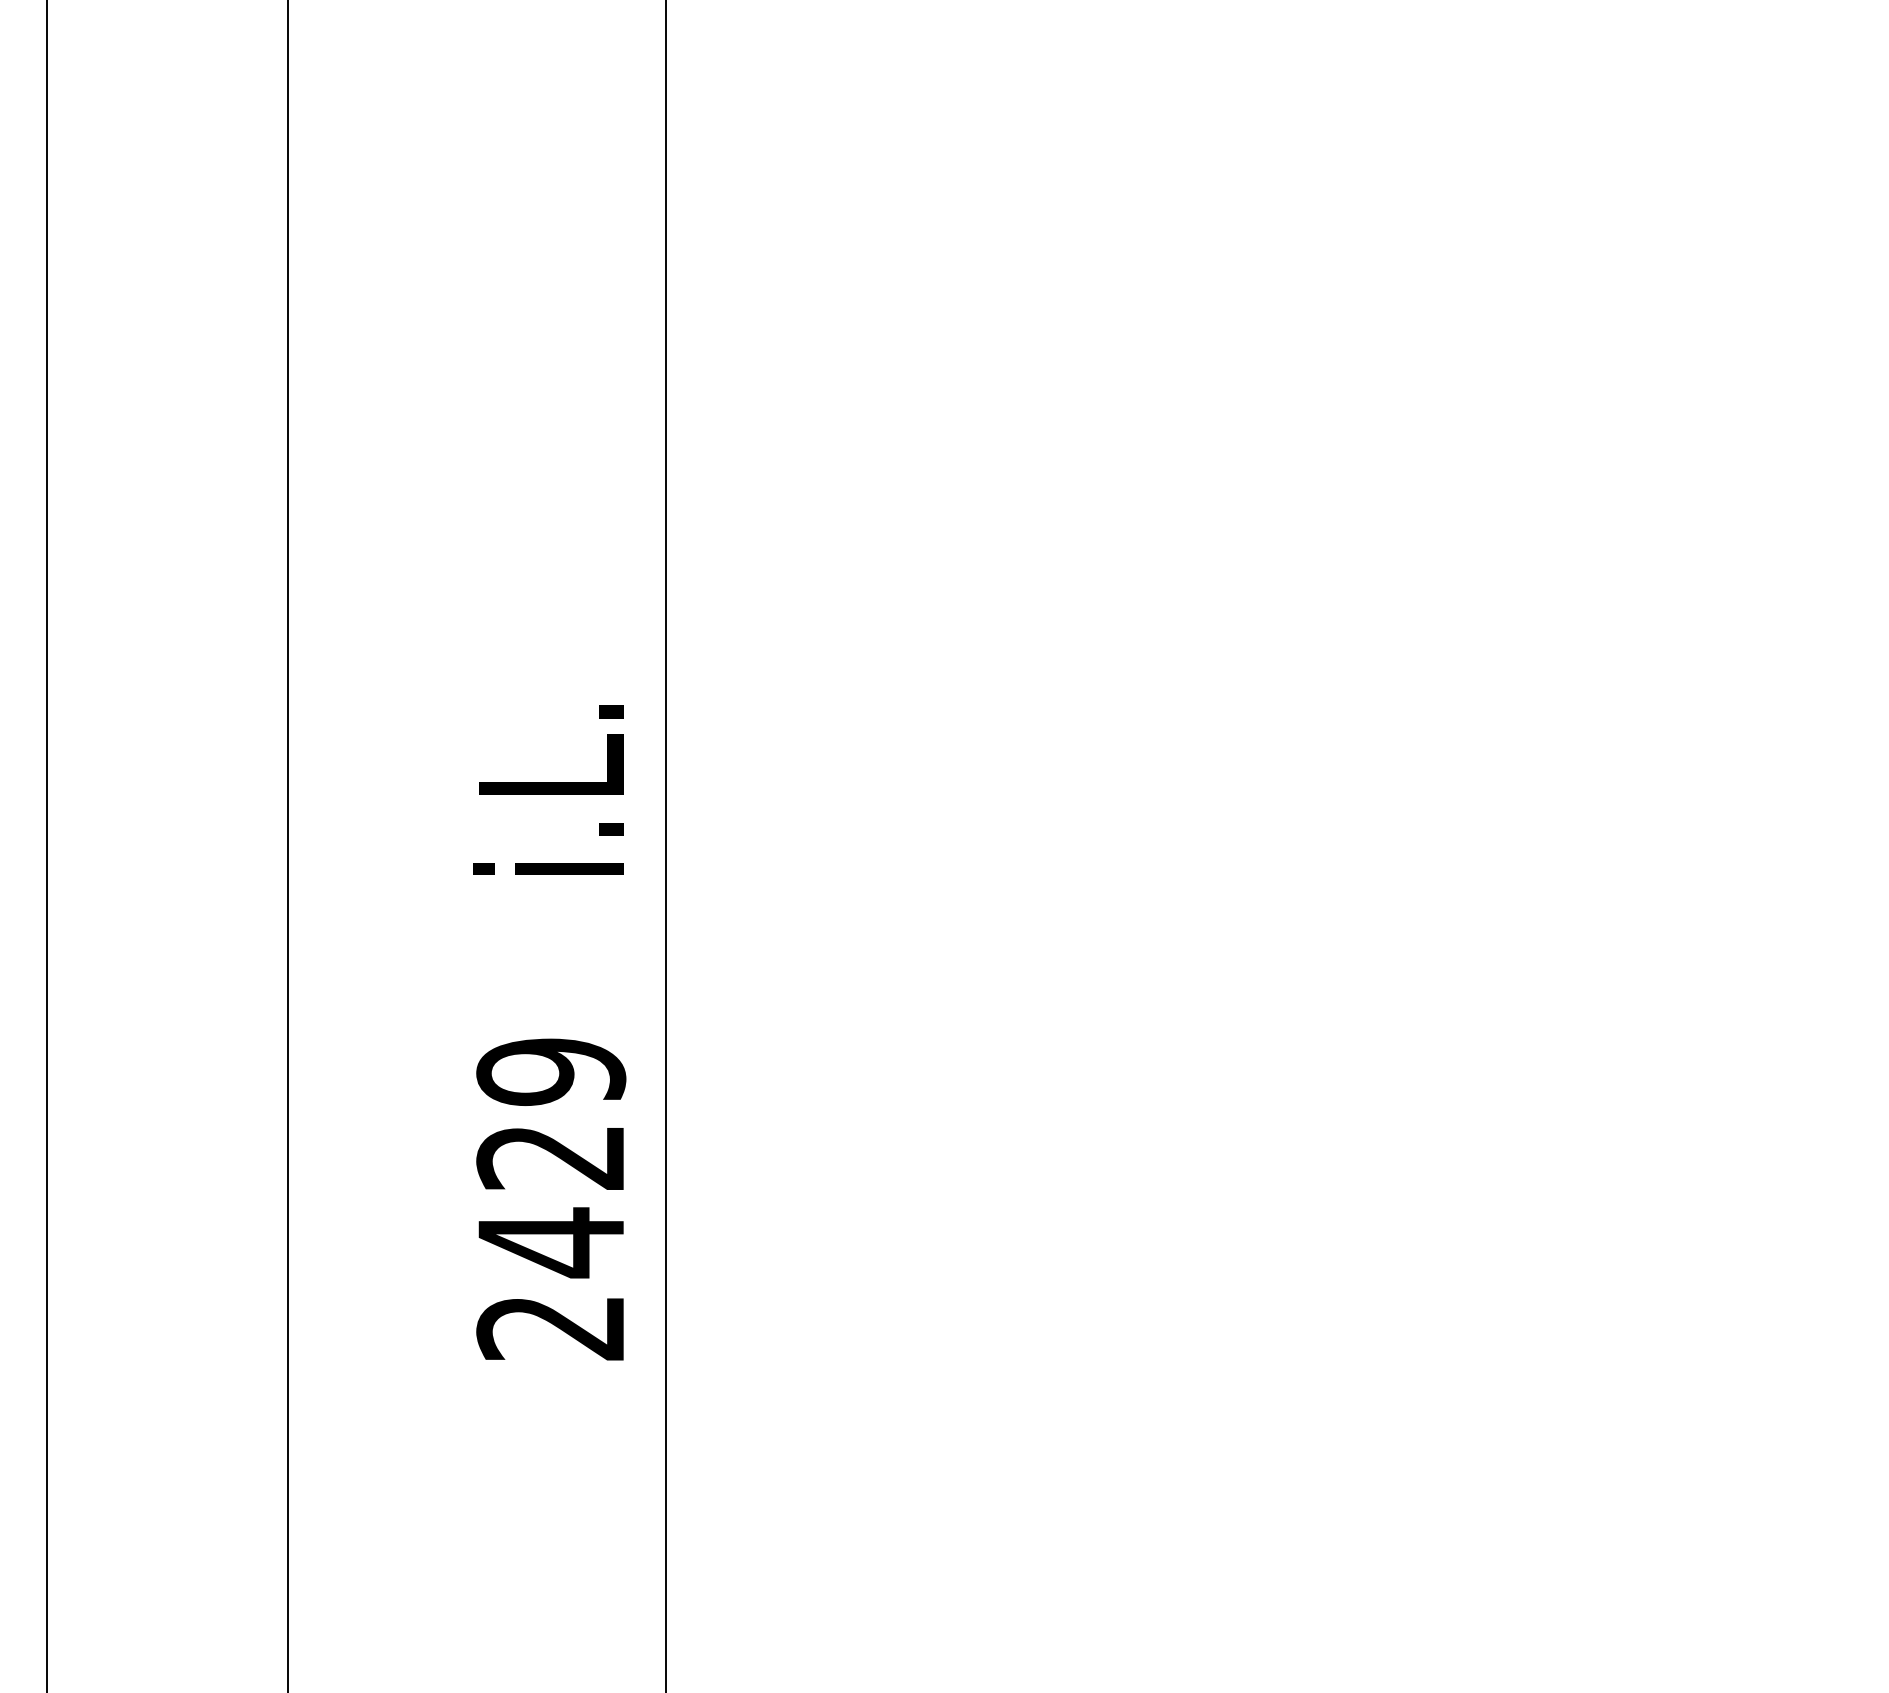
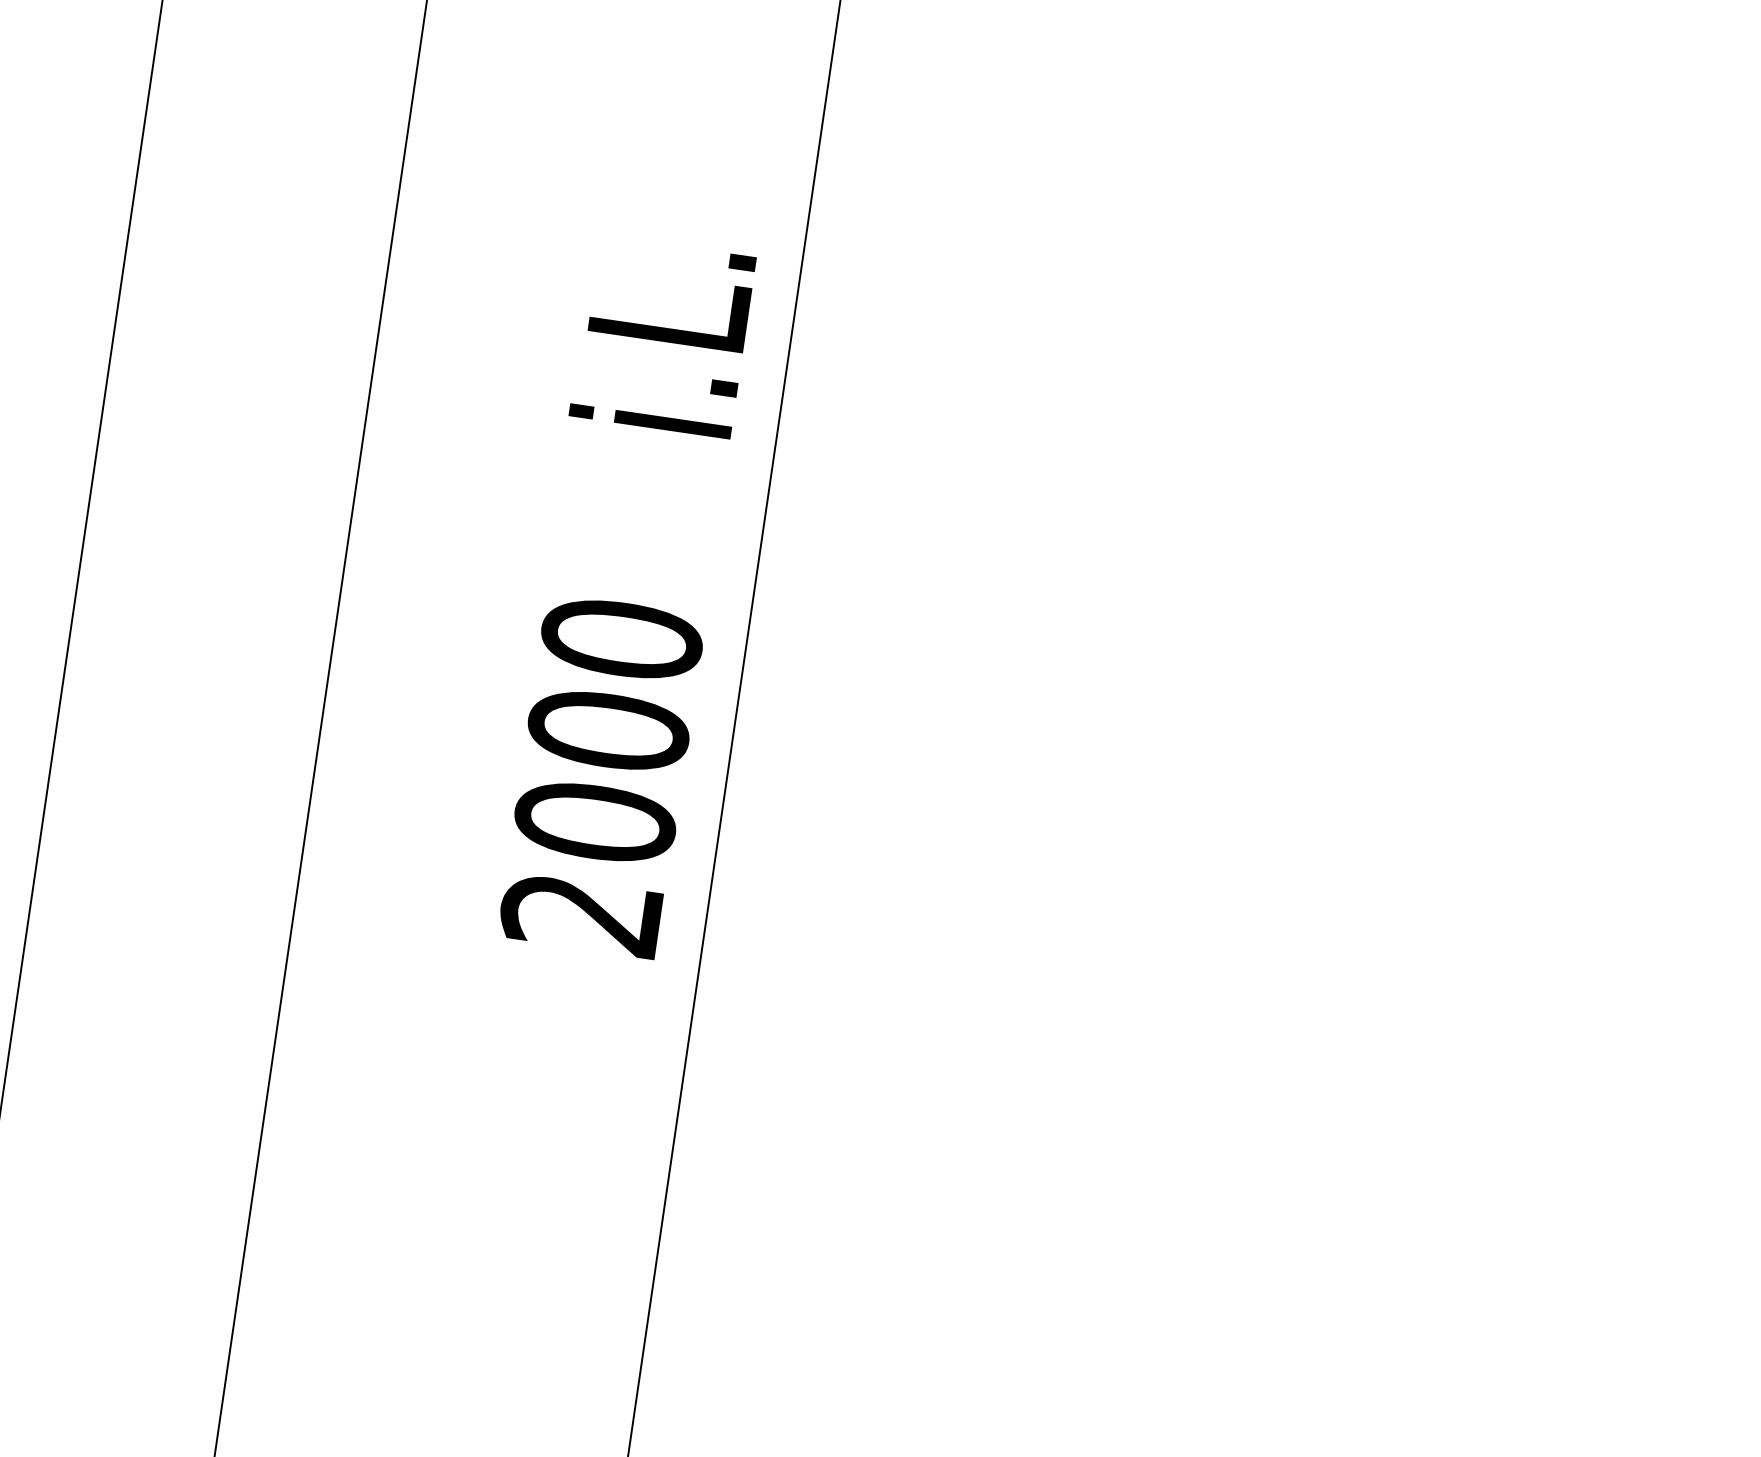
text: (551, 1158) -> (608, 732), 2429 -> 2000

